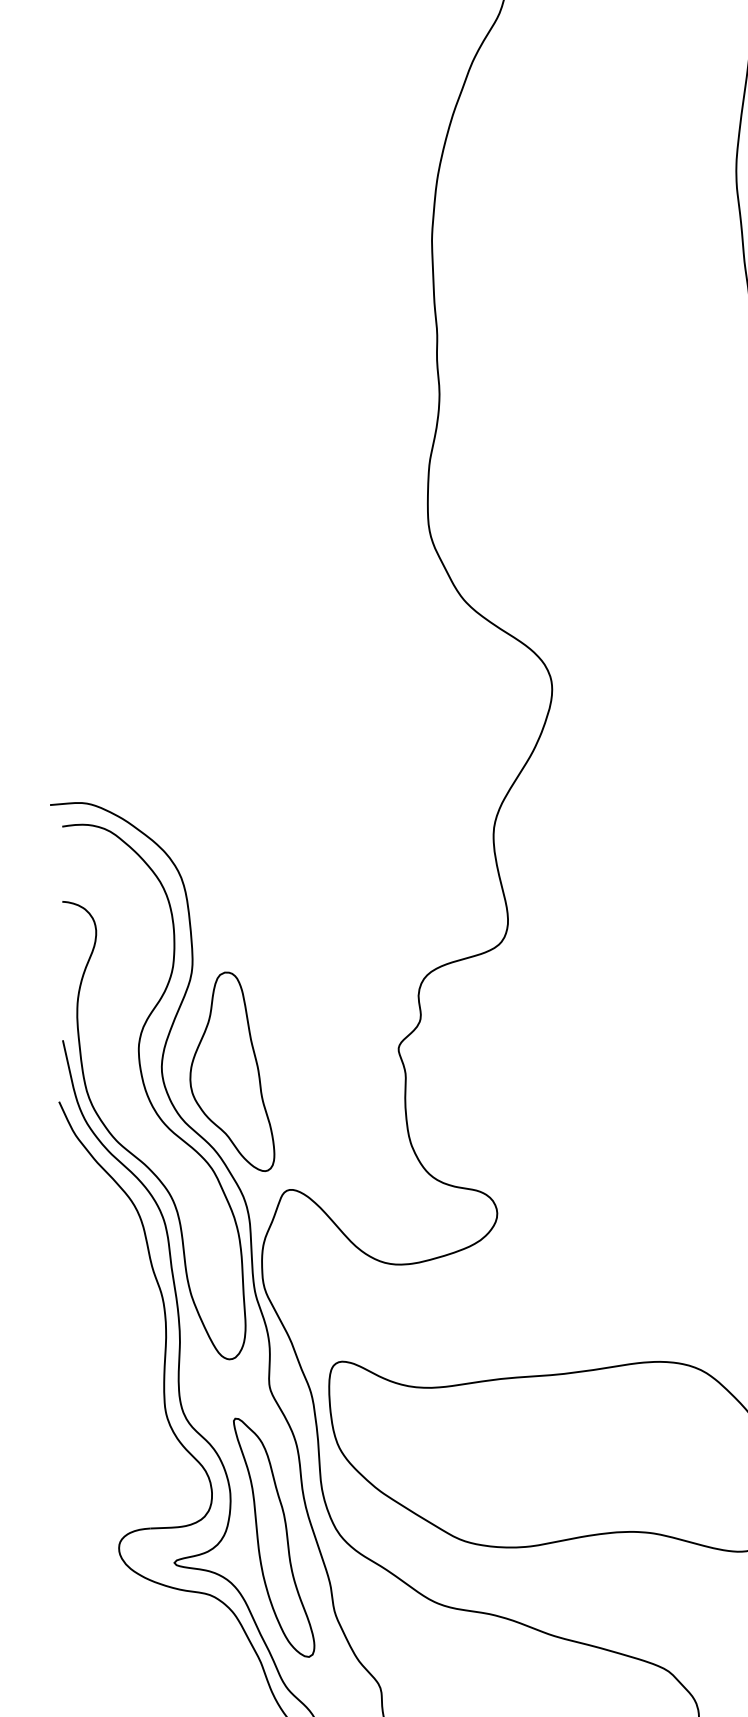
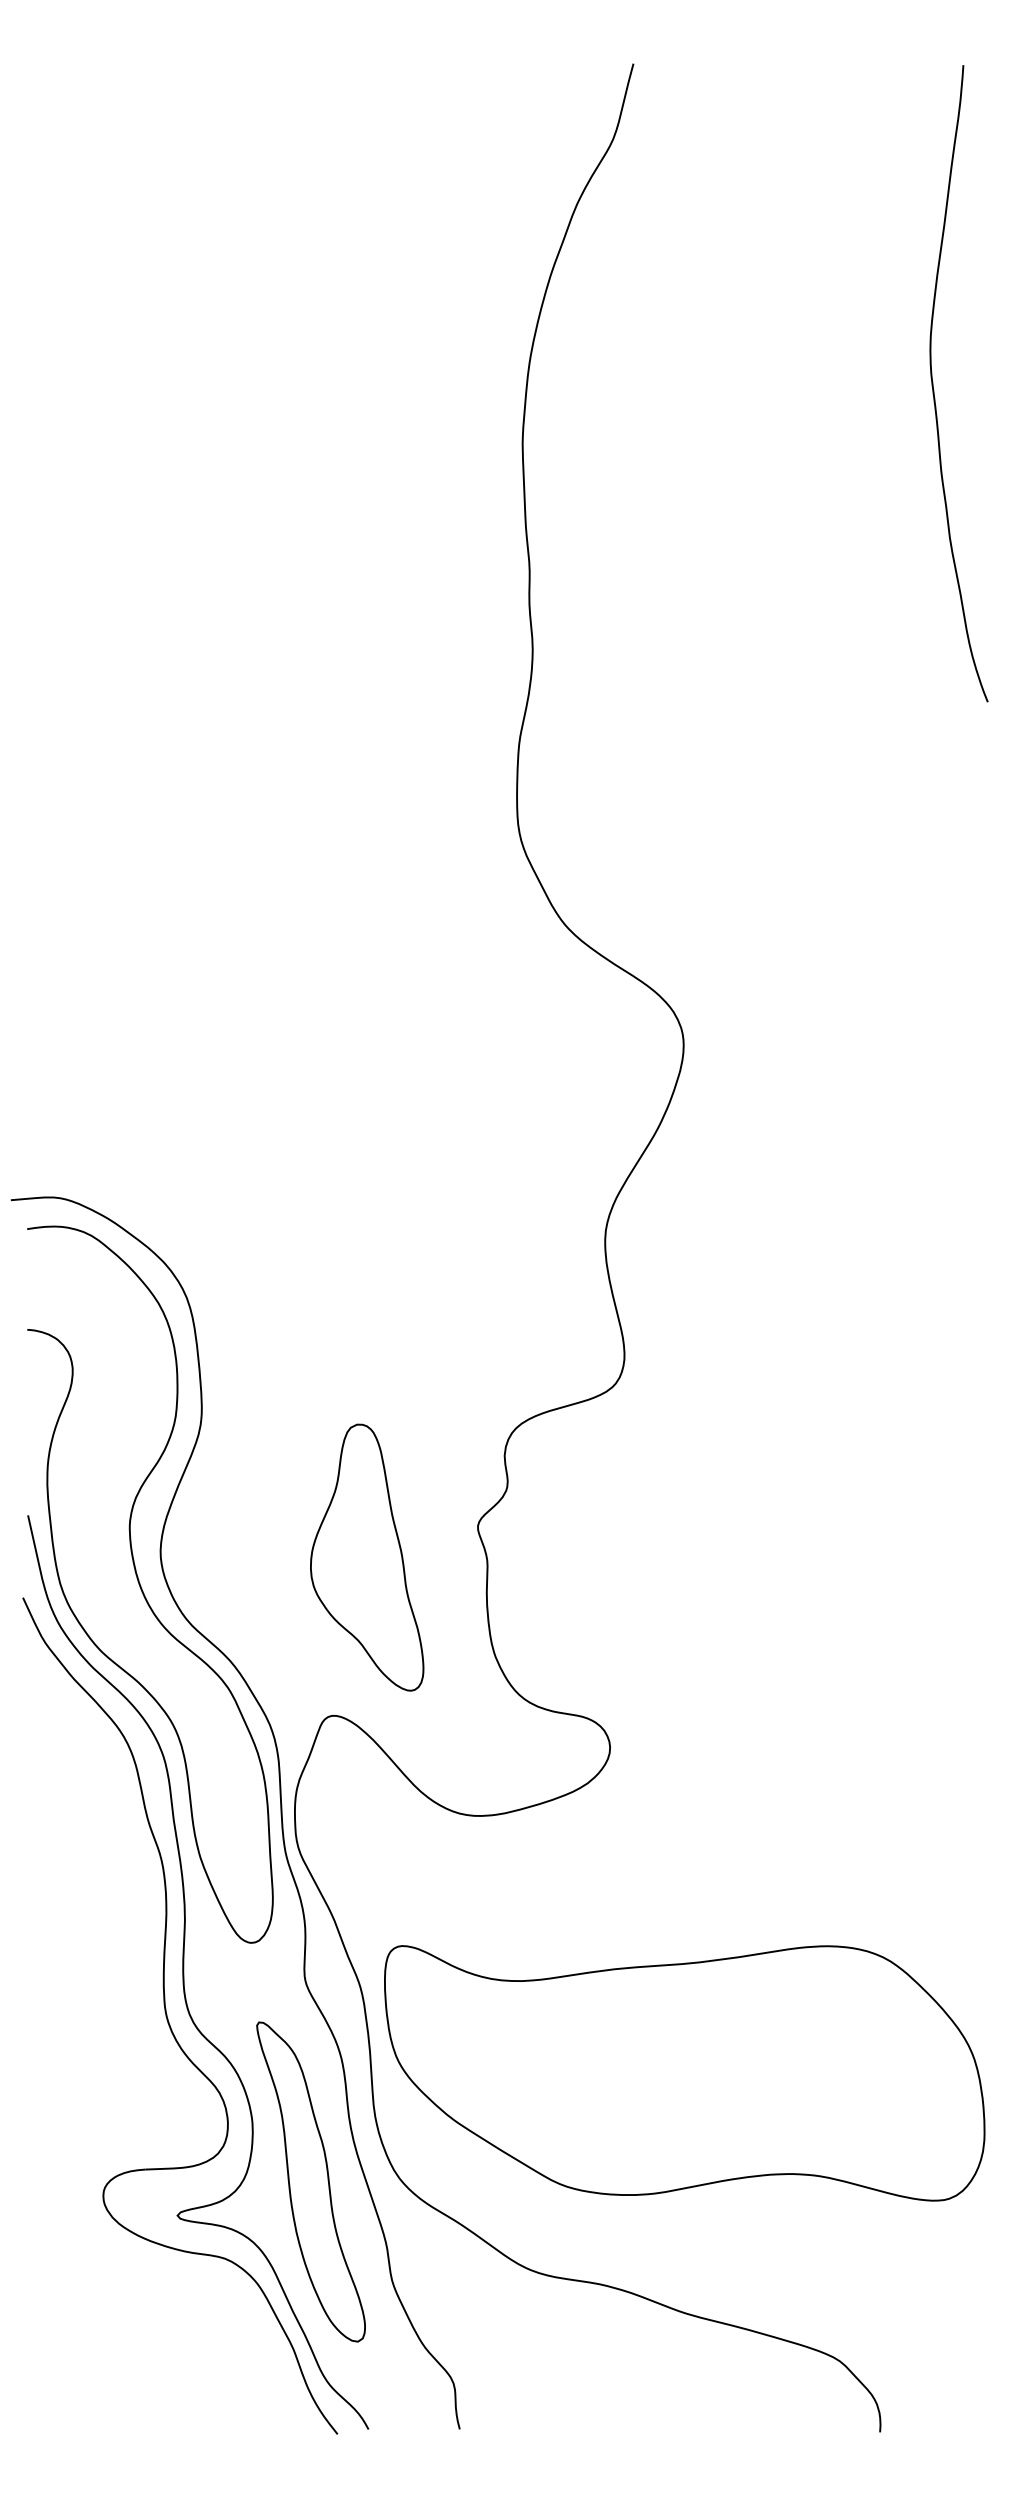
part: (232, 1071) -> (367, 1557), moved

